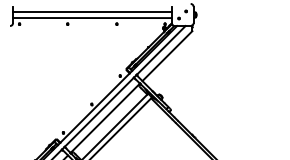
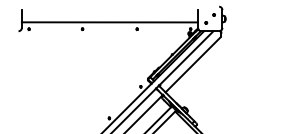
line: (92, 11) -> (110, 15), removed

